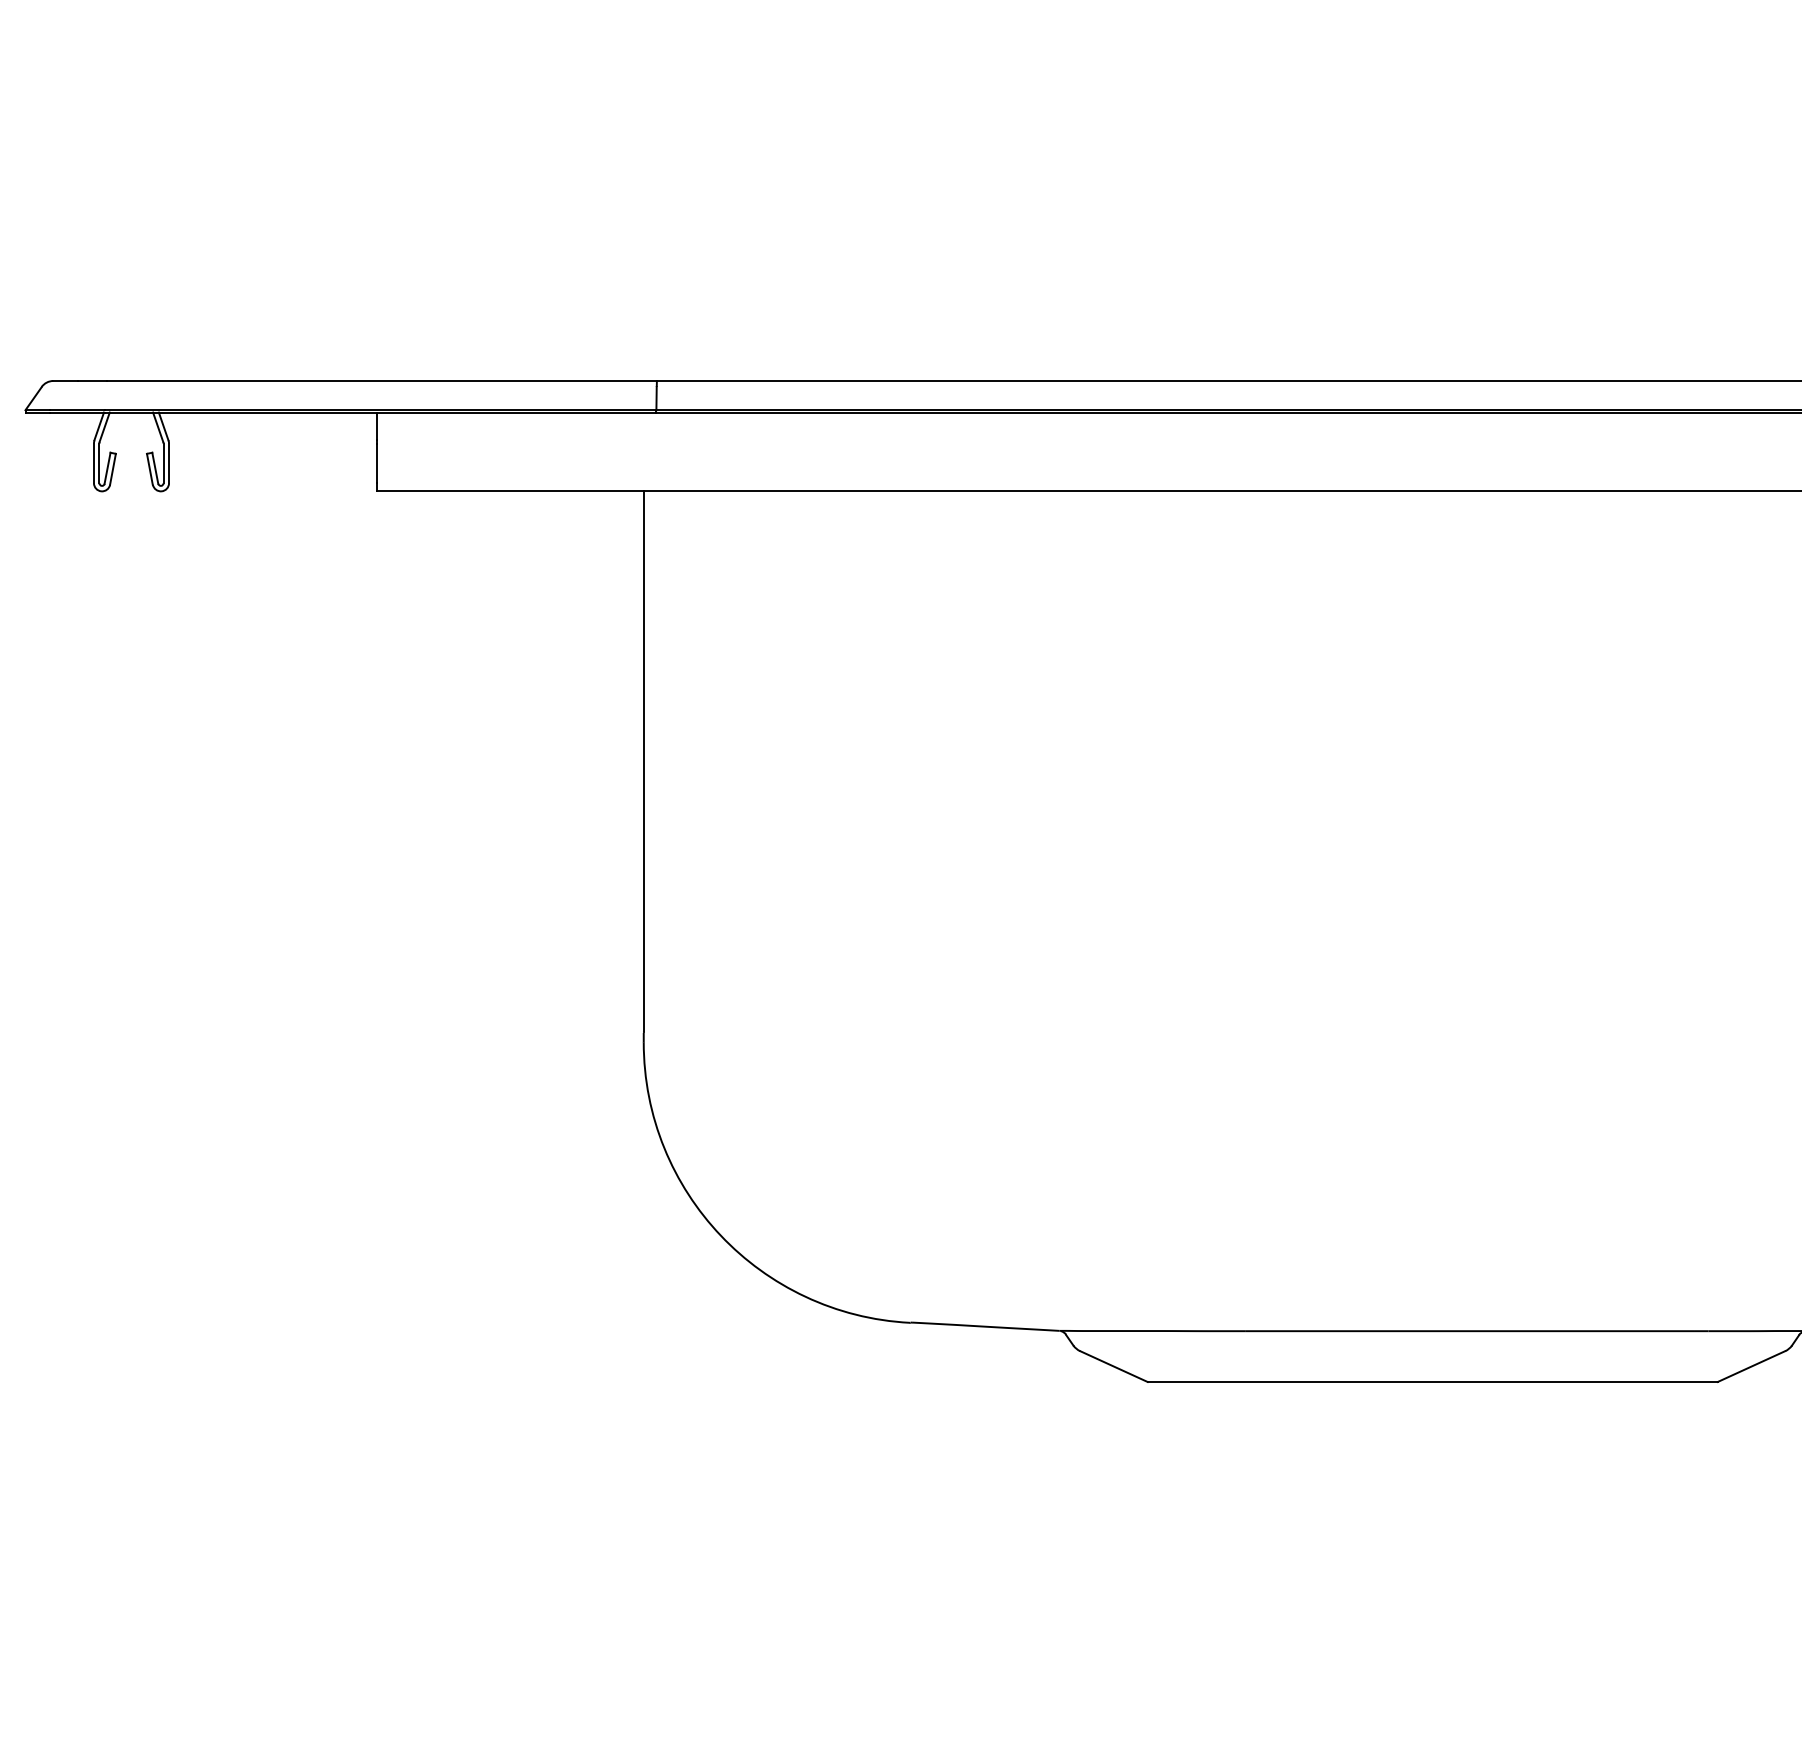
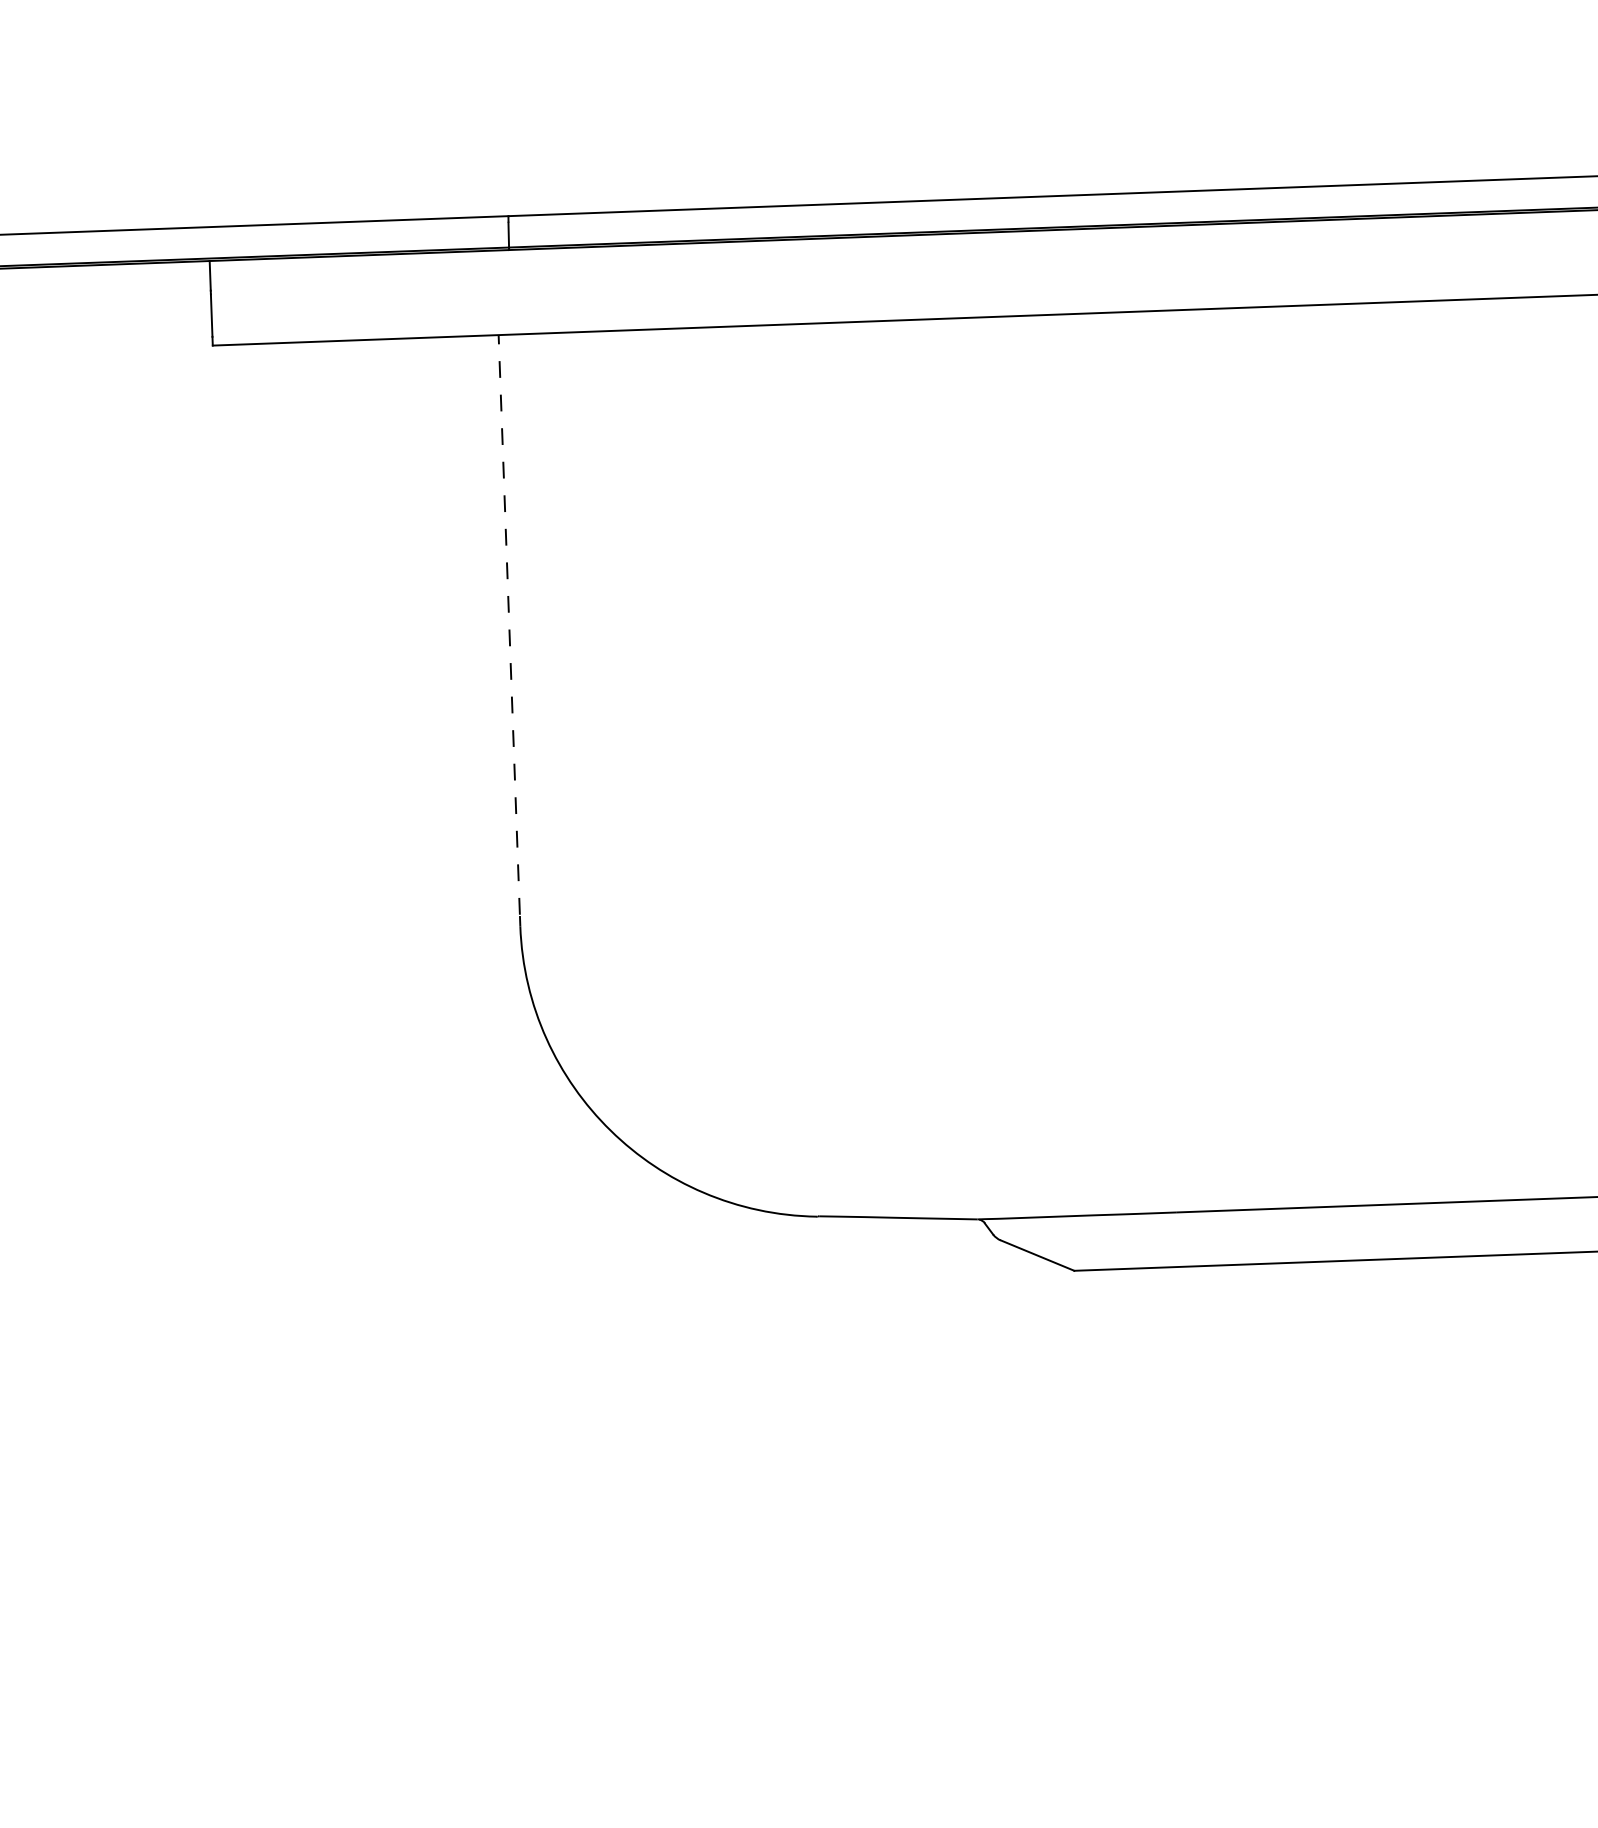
line: (643, 760) -> (508, 623), solid -> dashed

